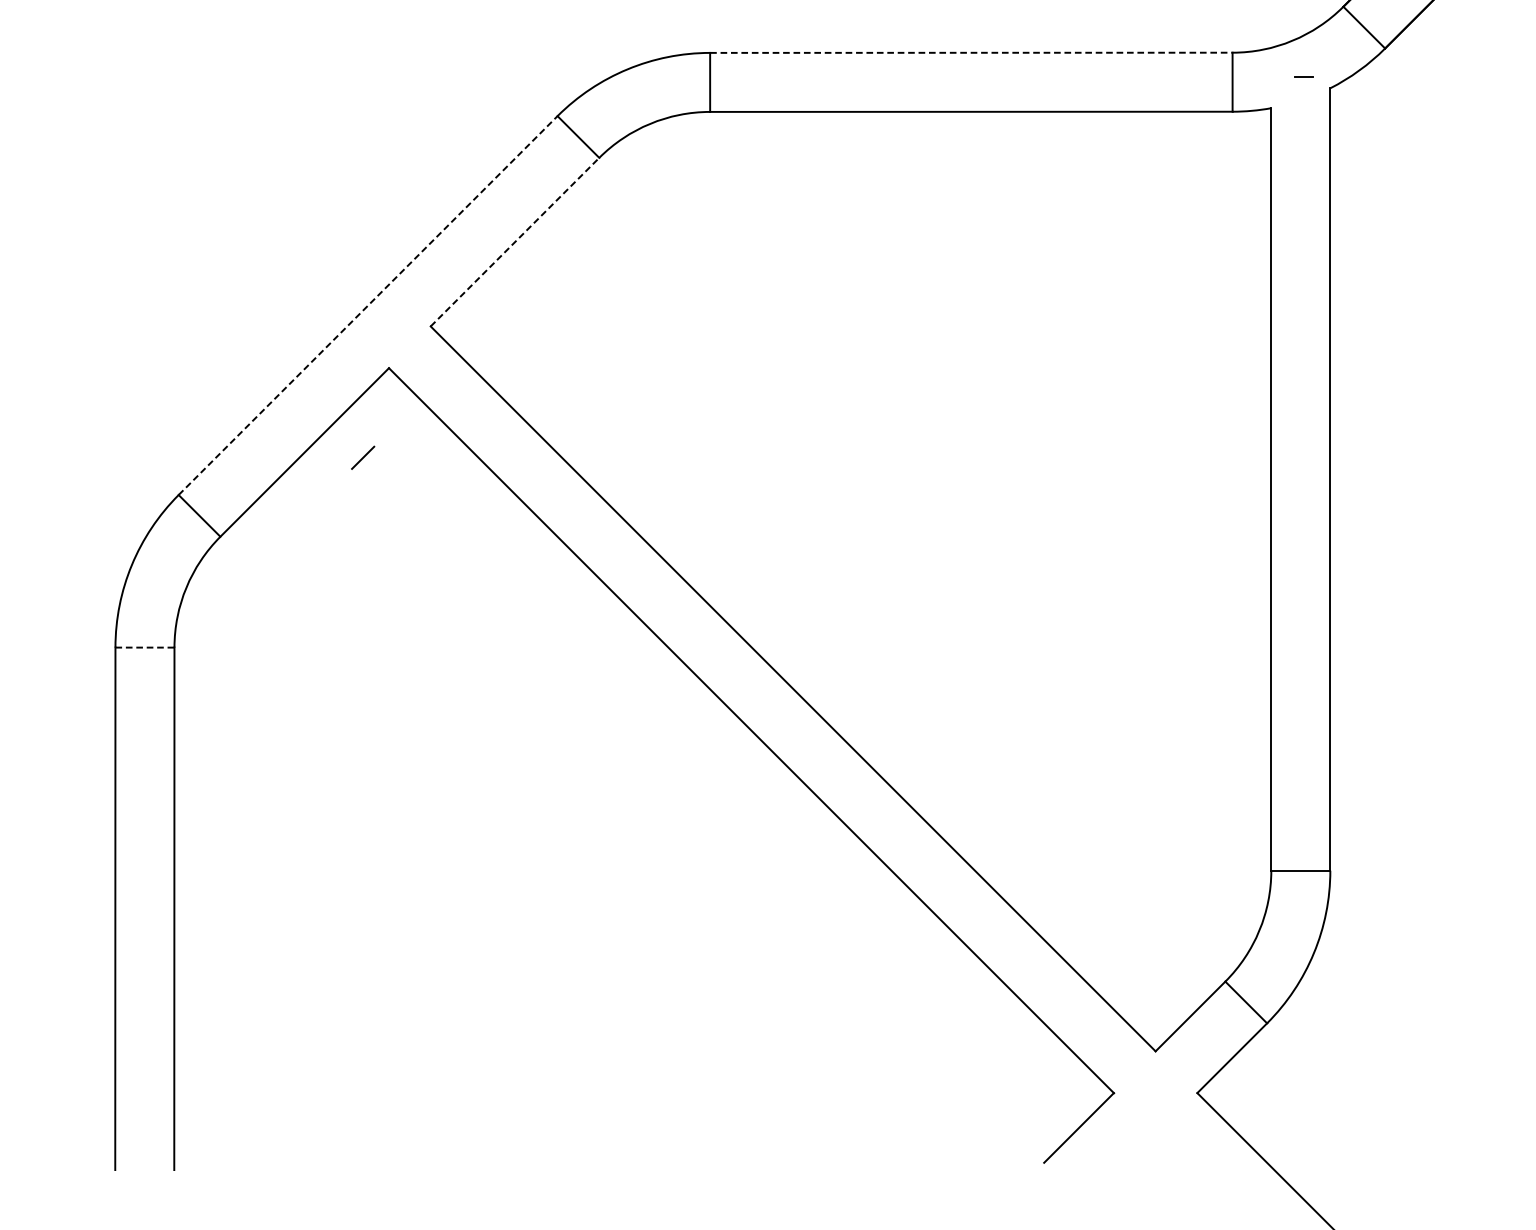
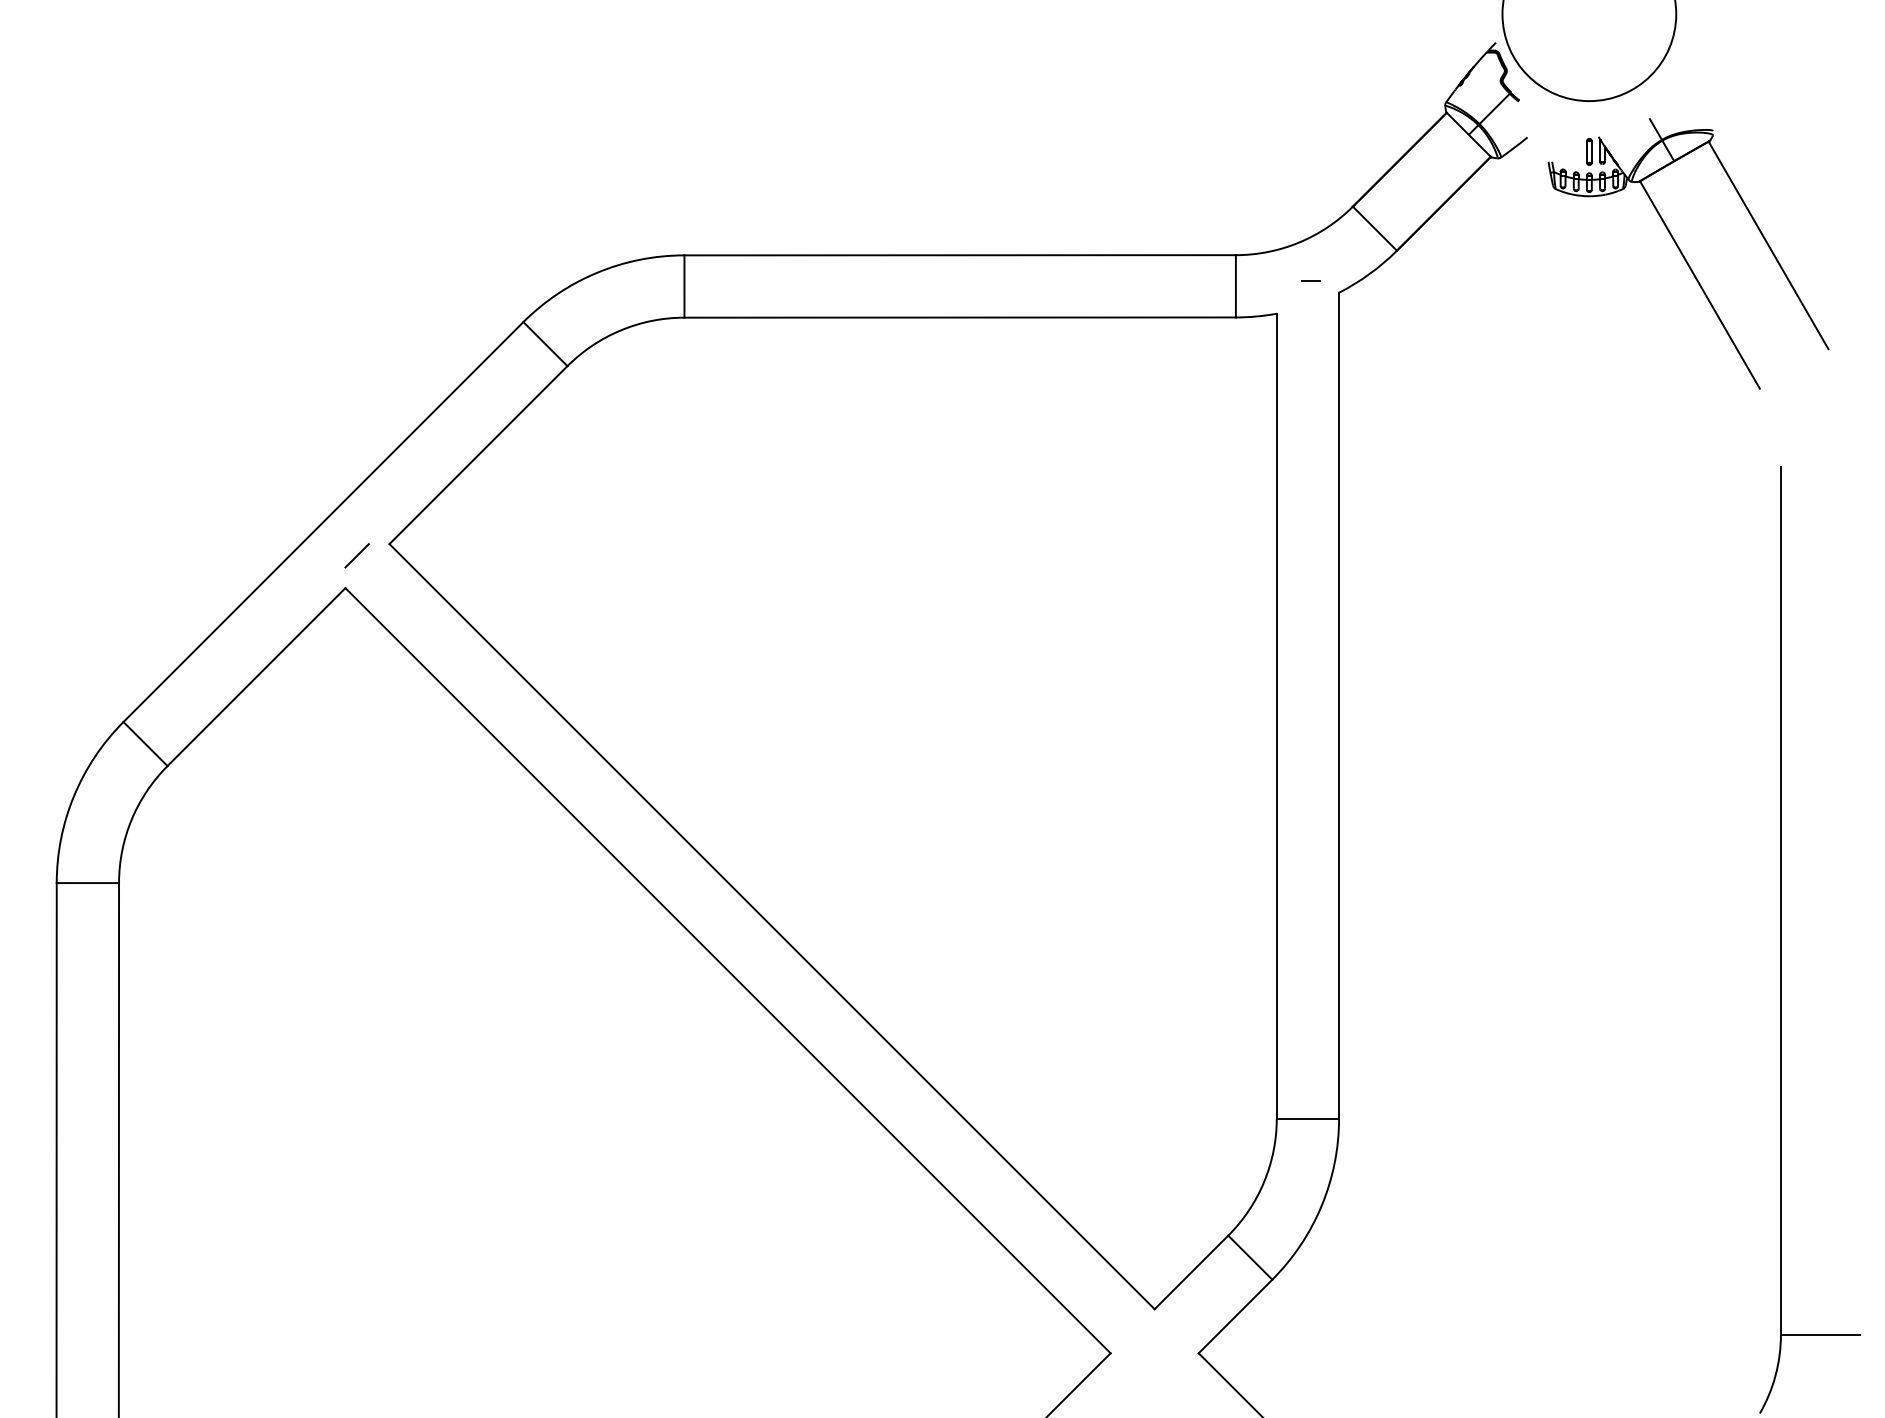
line: (971, 53) -> (960, 255), dashed -> solid
line: (515, 242) -> (478, 455), dashed -> solid
line: (368, 305) -> (323, 522), dashed -> solid
line: (362, 457) -> (356, 555), moved
line: (145, 647) -> (88, 883), dashed -> solid

